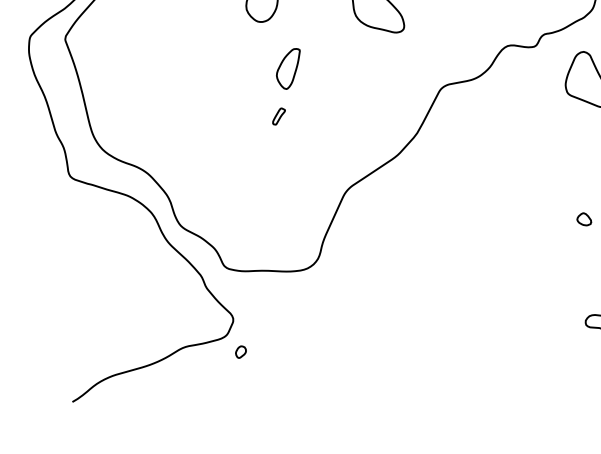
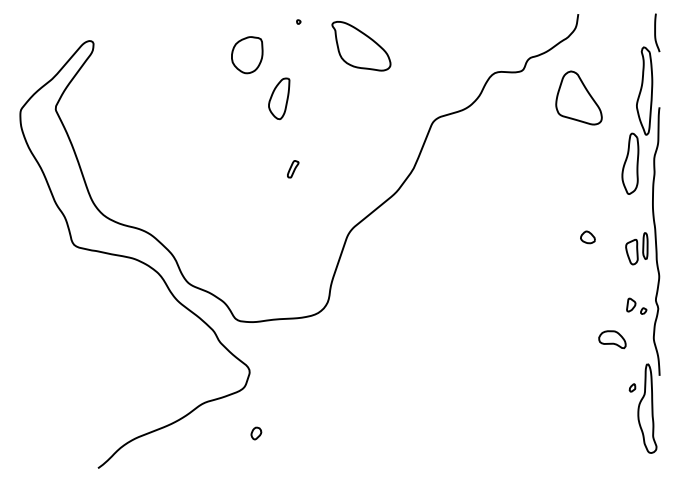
part: (288, 68) -> (279, 98), moved
part: (279, 116) -> (293, 169), moved
part: (241, 352) -> (256, 433), moved

